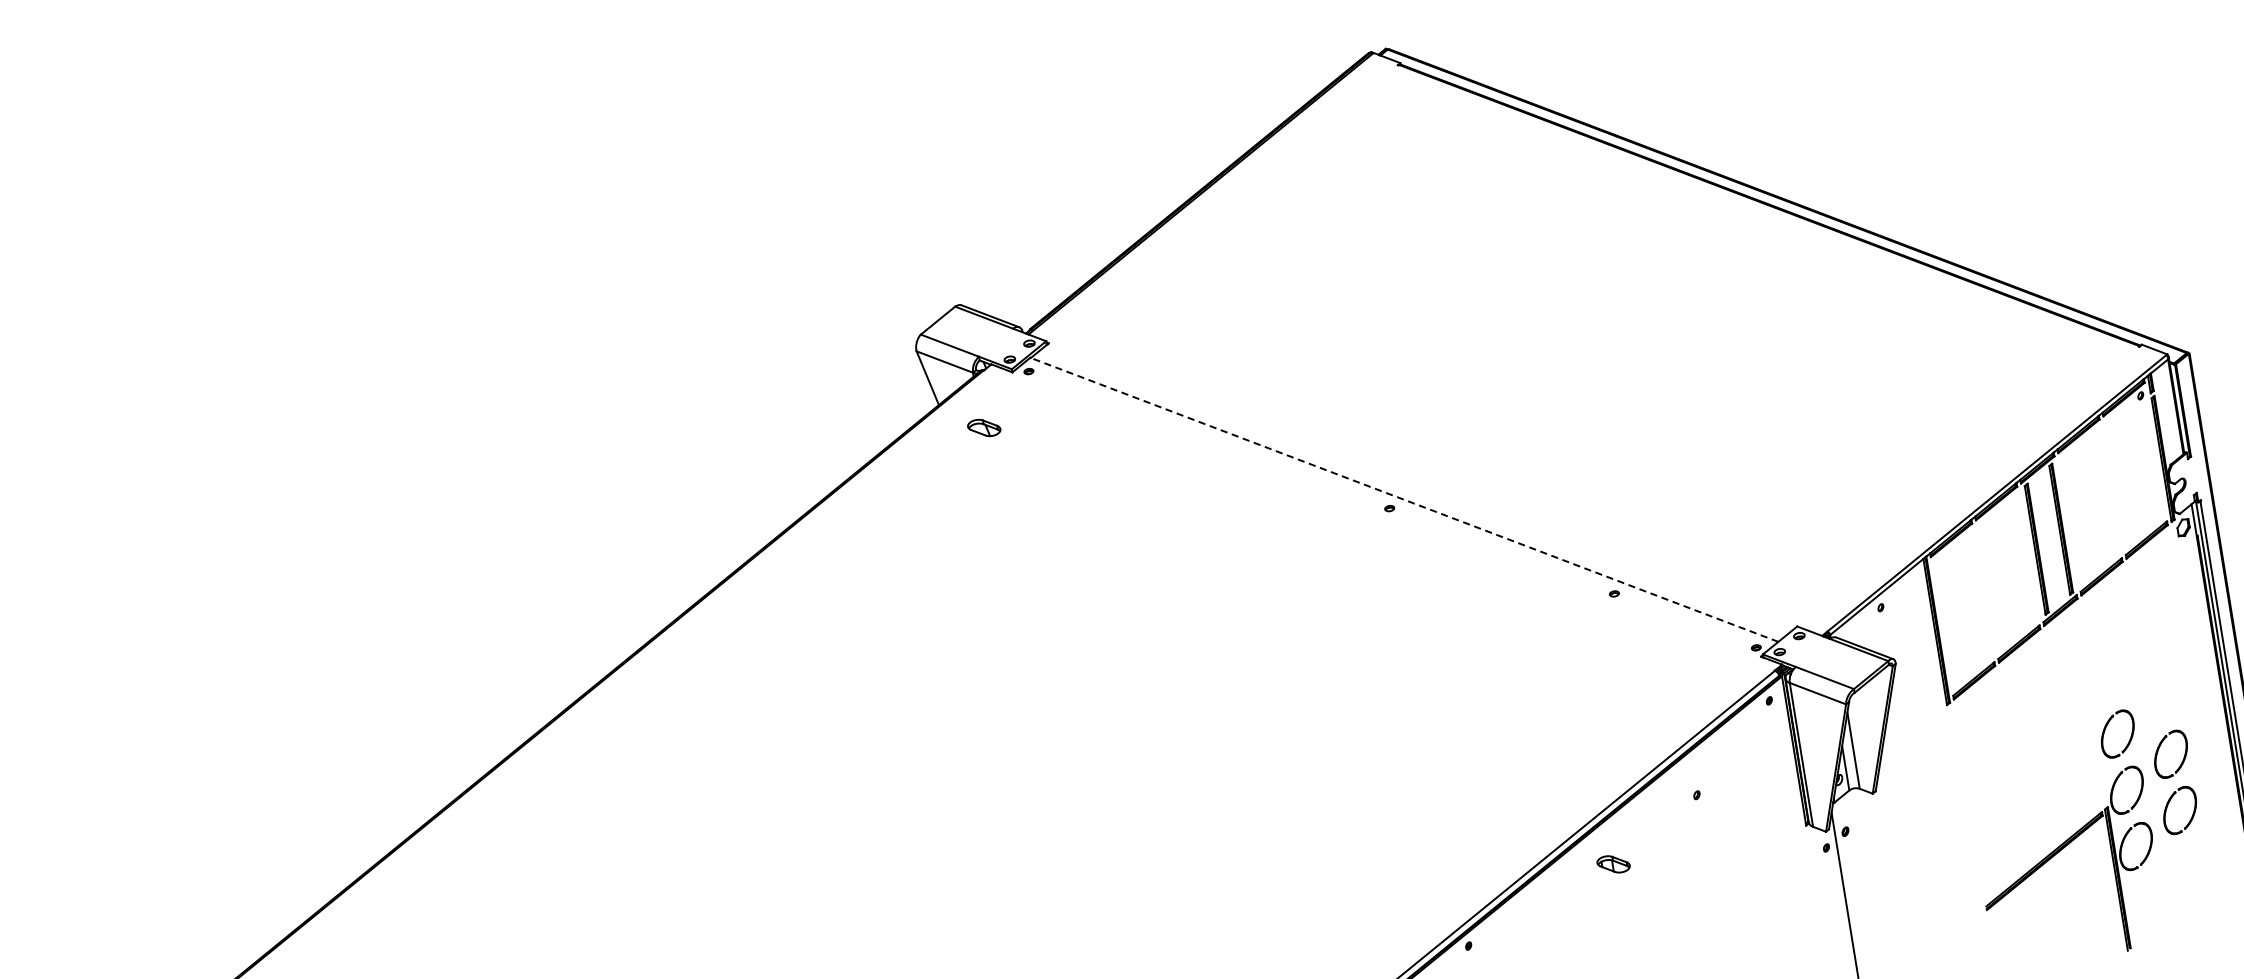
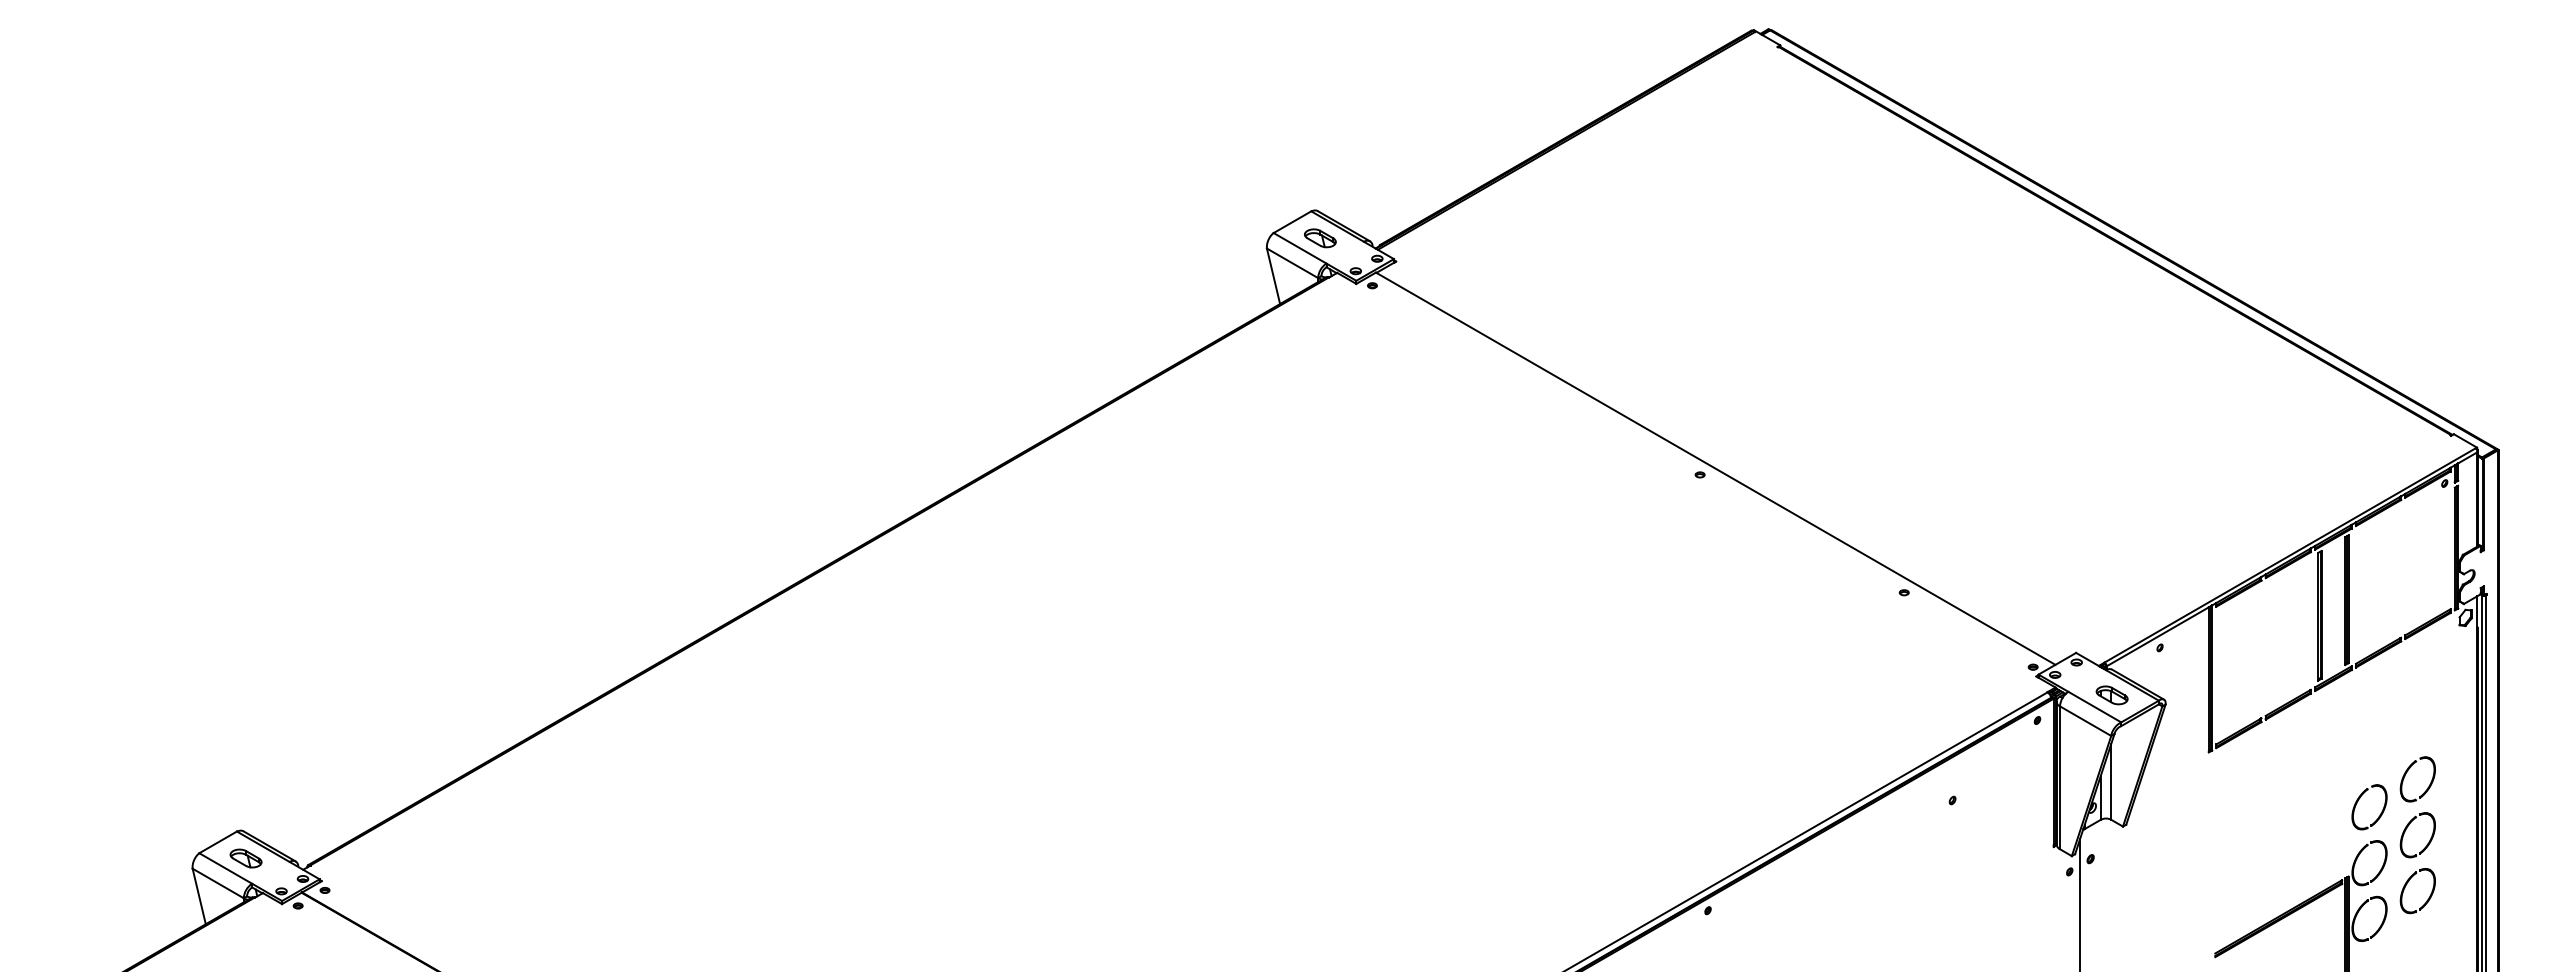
part: (984, 428) -> (1320, 238), moved
line: (1404, 499) -> (1715, 468), dashed -> solid
part: (2149, 695) -> (2406, 774), added
part: (1613, 864) -> (2111, 695), moved

